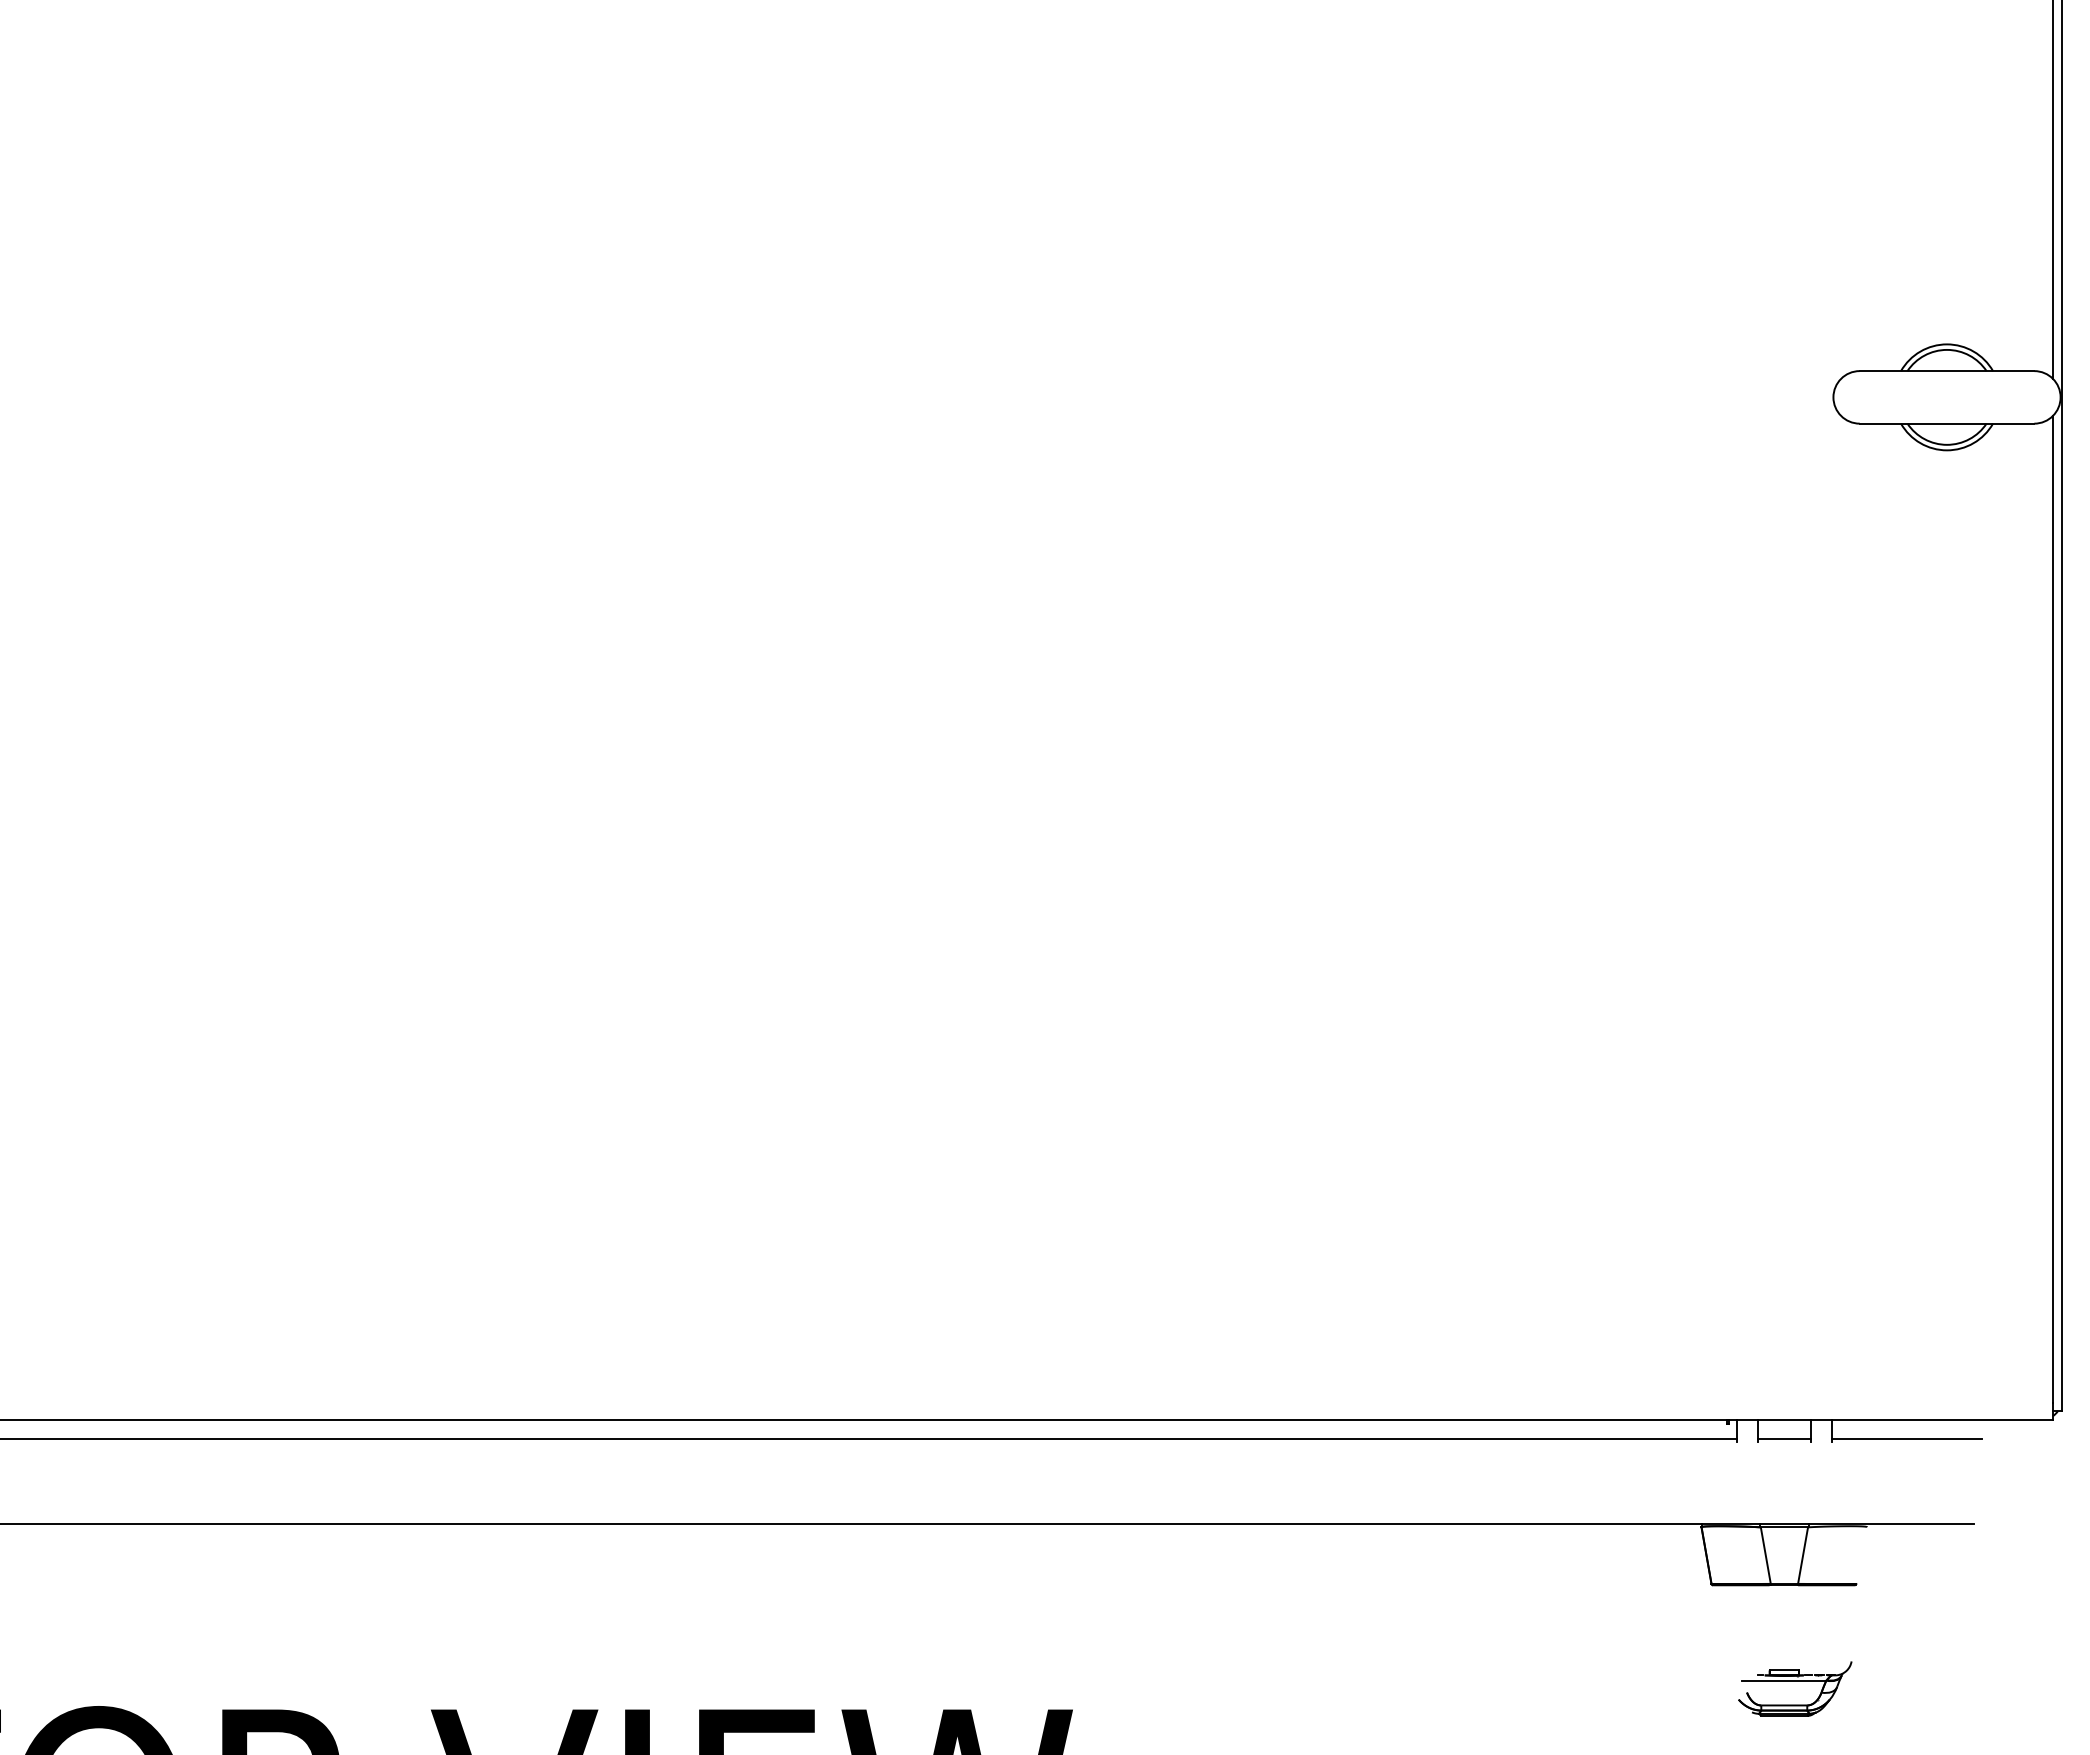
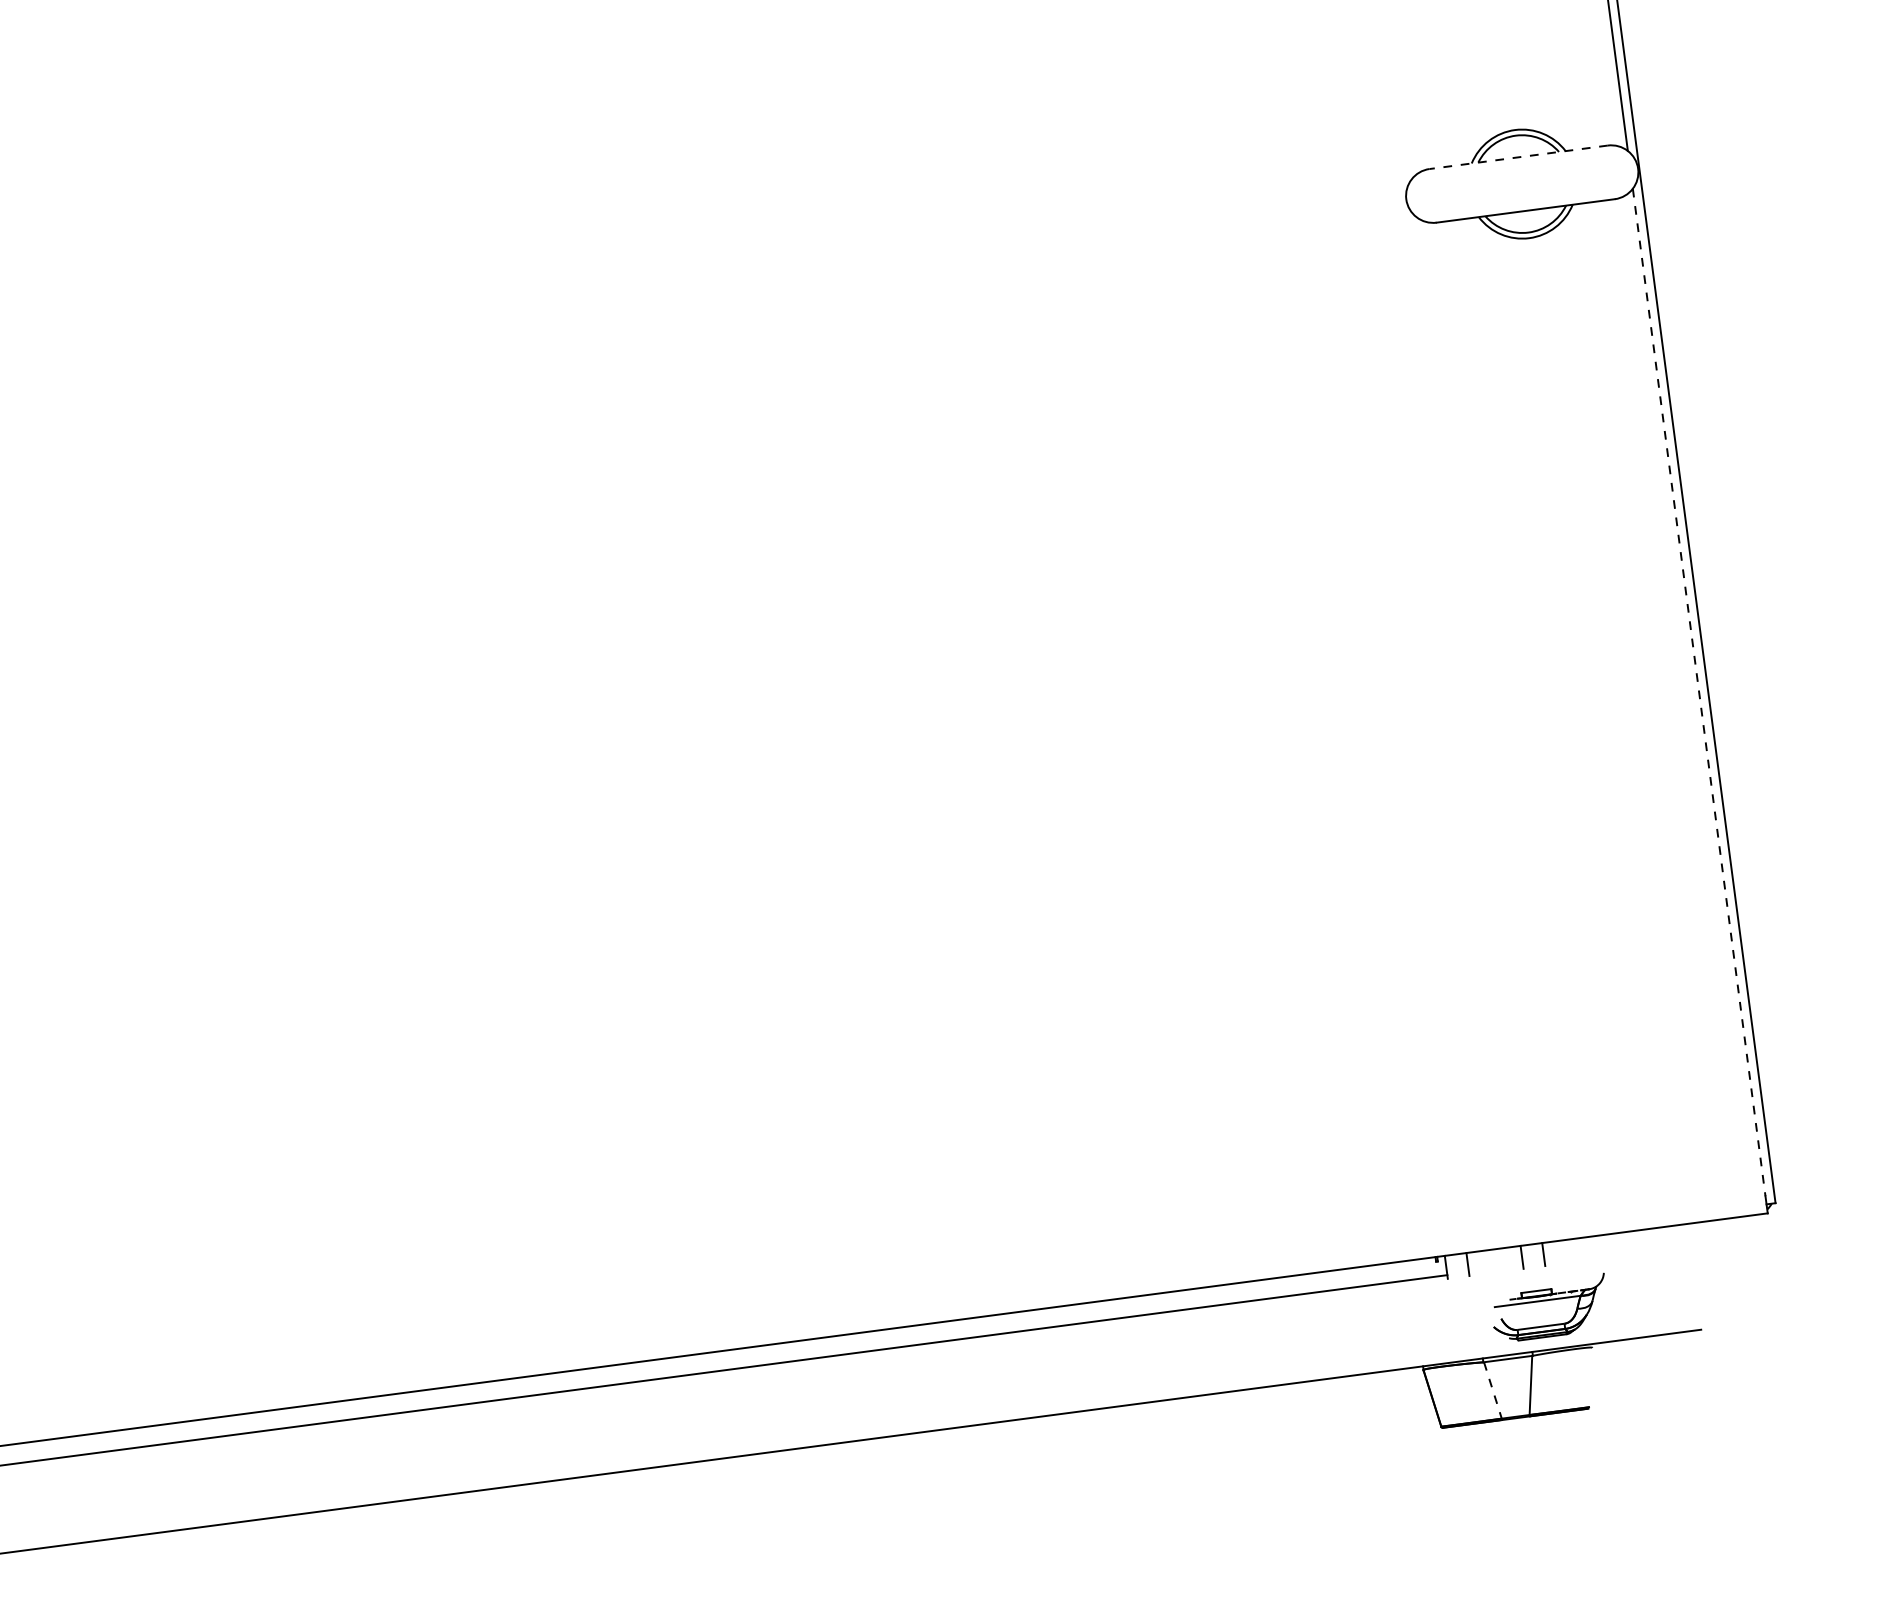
line: (1946, 371) -> (1518, 157), solid -> dashed
line: (2052, 909) -> (1698, 692), solid -> dashed
line: (1783, 1438) -> (1495, 1268), removed
line: (1907, 1438) -> (1621, 1251), removed
line: (1765, 1555) -> (1492, 1390), solid -> dashed
part: (1795, 1681) -> (1549, 1300), moved

